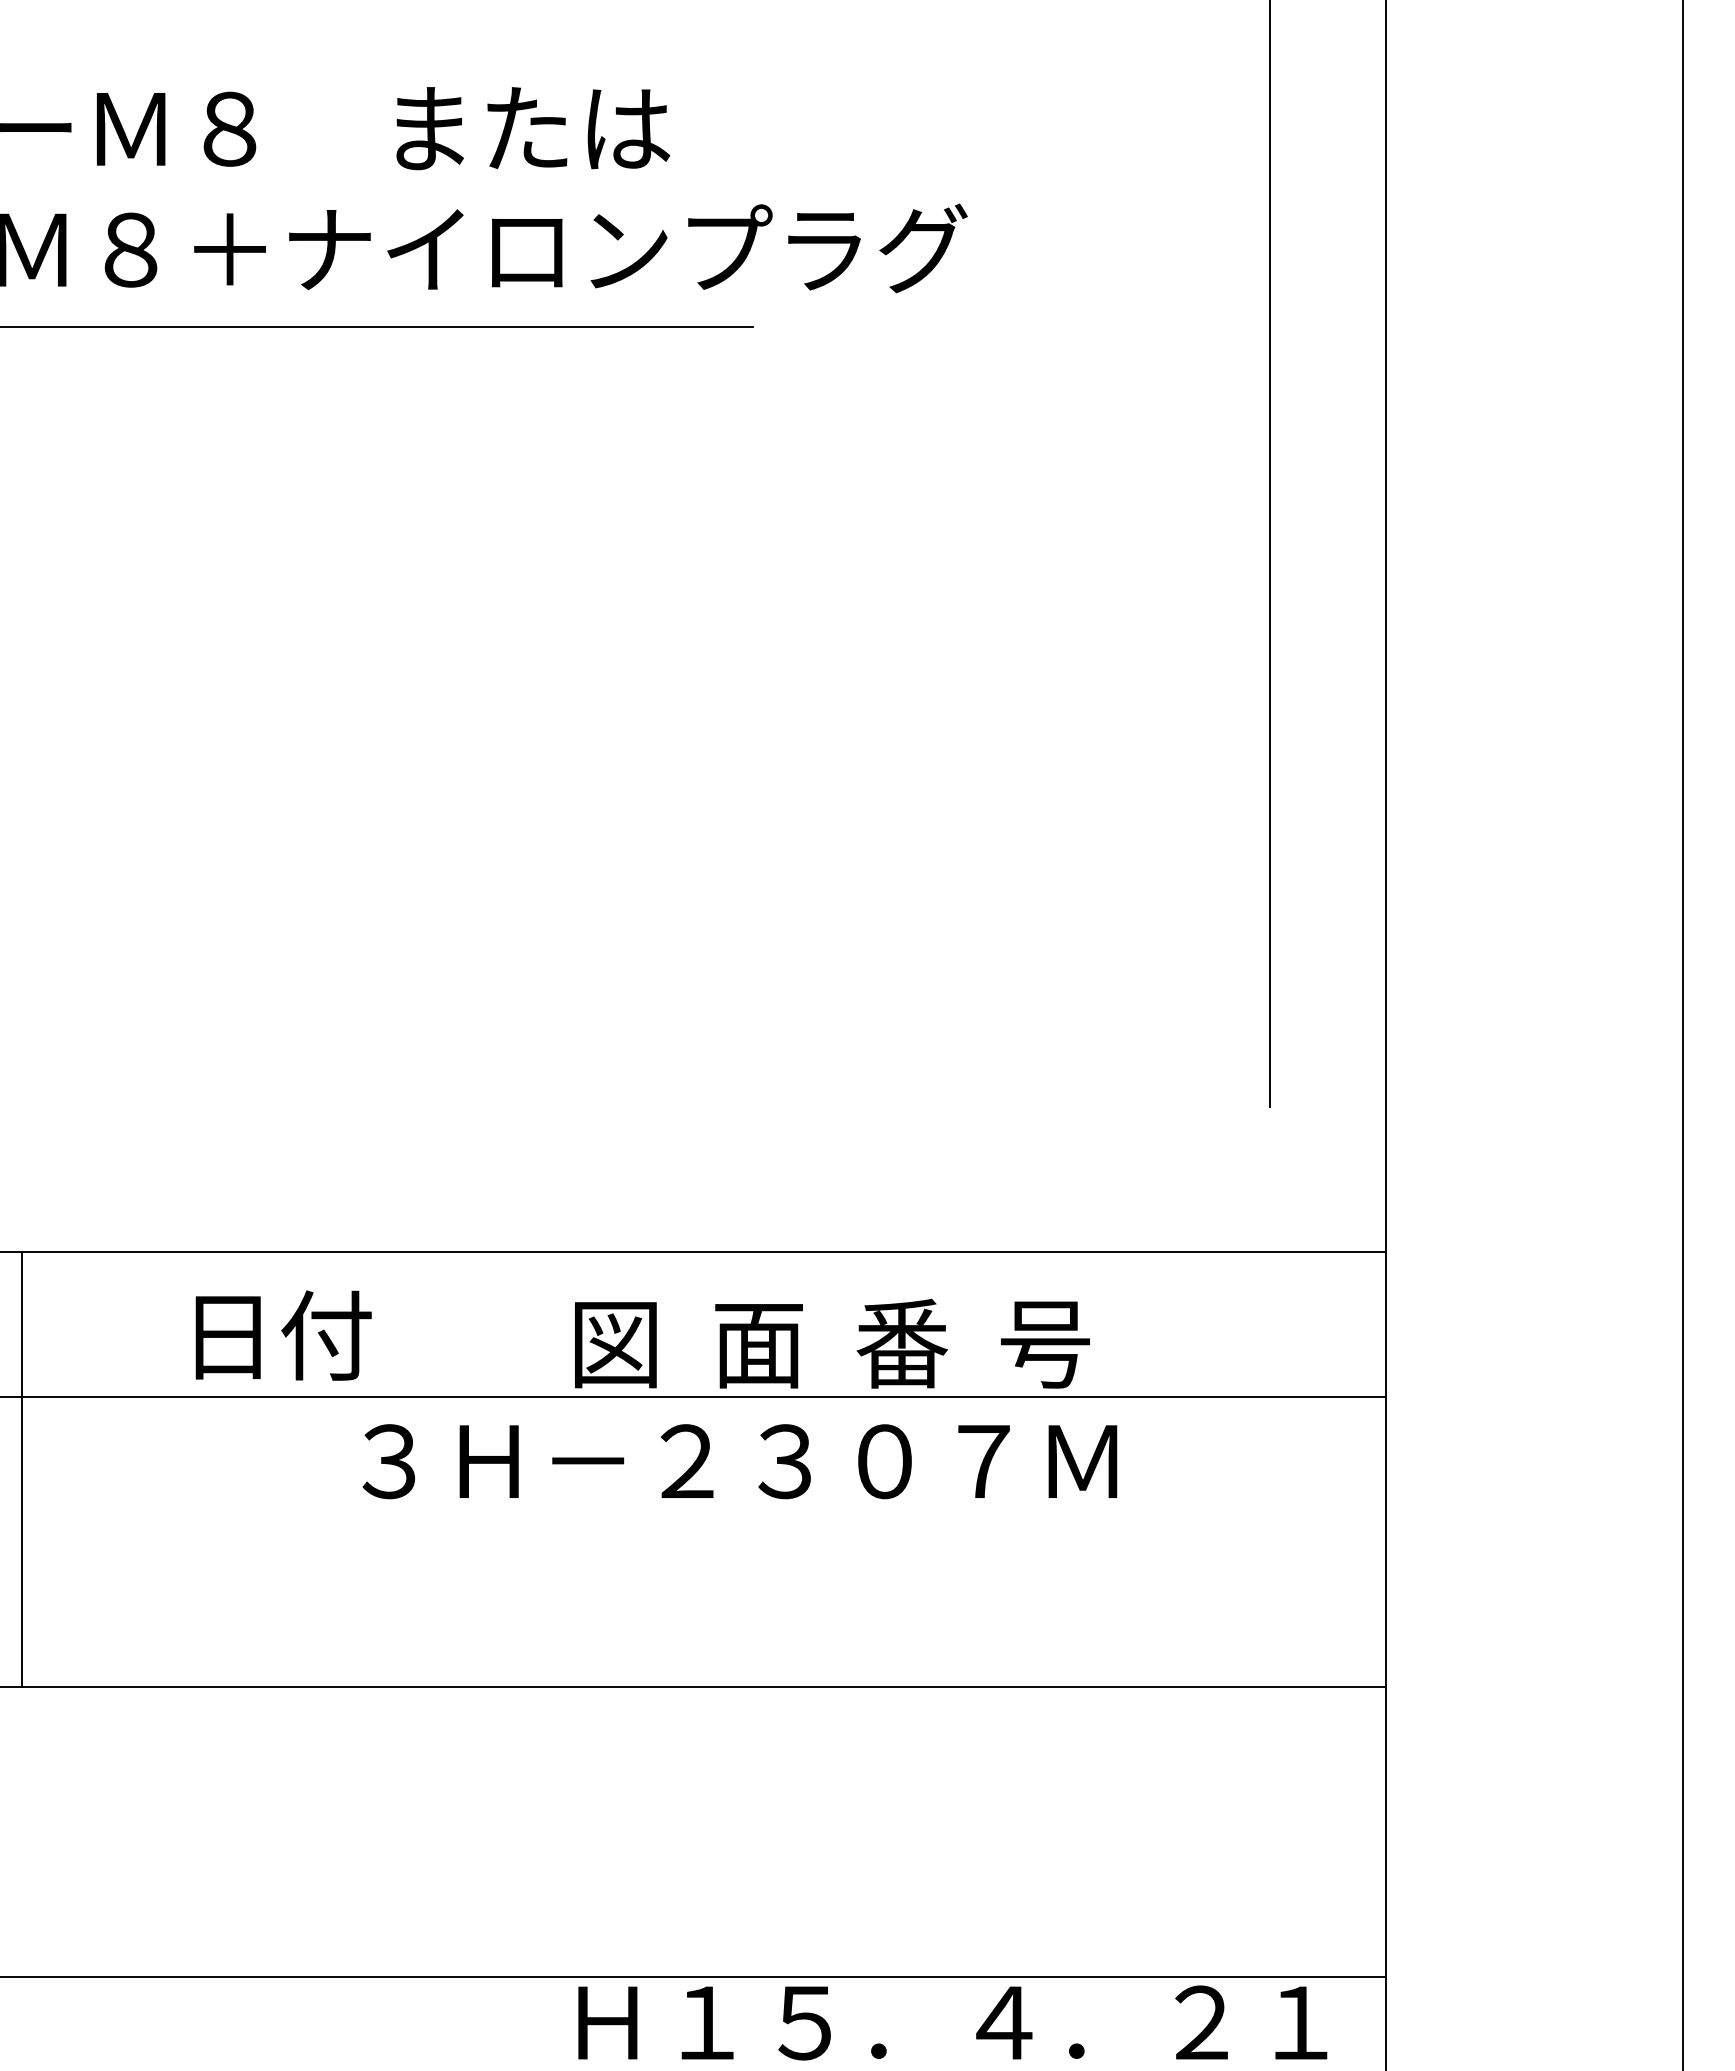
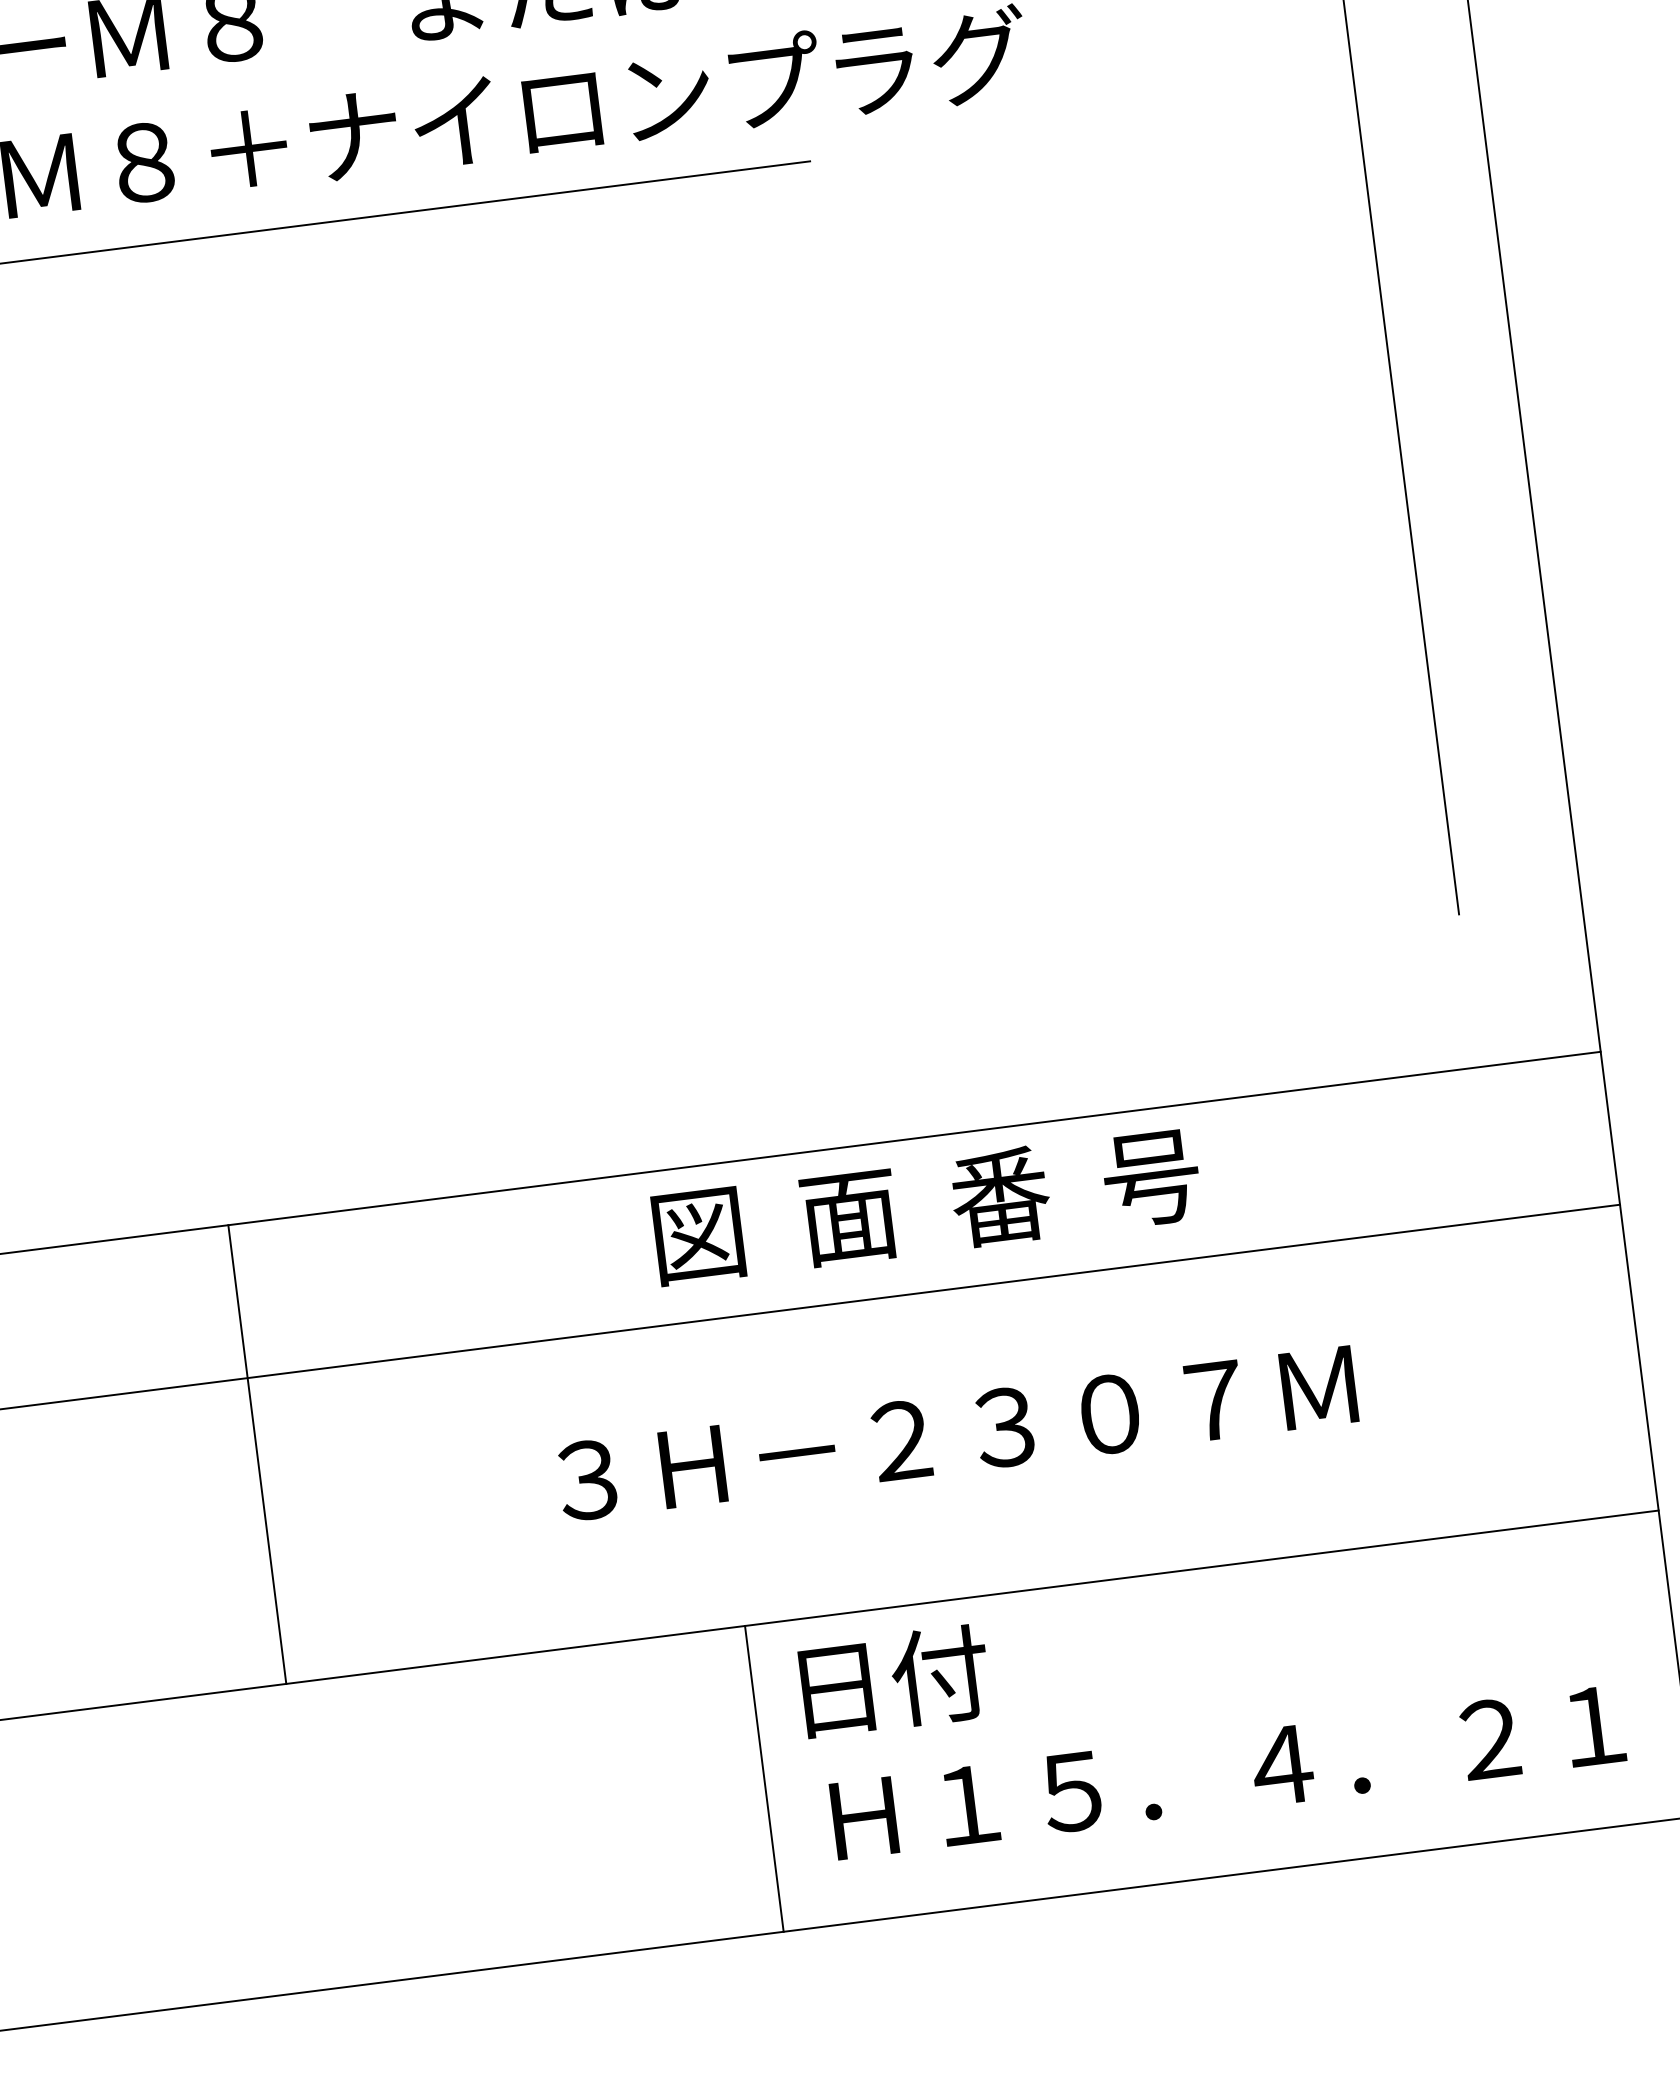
text: (283, 1335) -> (894, 1681), moved
text: (832, 1343) -> (927, 1205), moved
text: (739, 1461) -> (956, 1433), moved
line: (21, 1469) -> (256, 1454), moved
line: (519, 1832) -> (764, 1779), added
text: (952, 2022) -> (1227, 1771), moved

